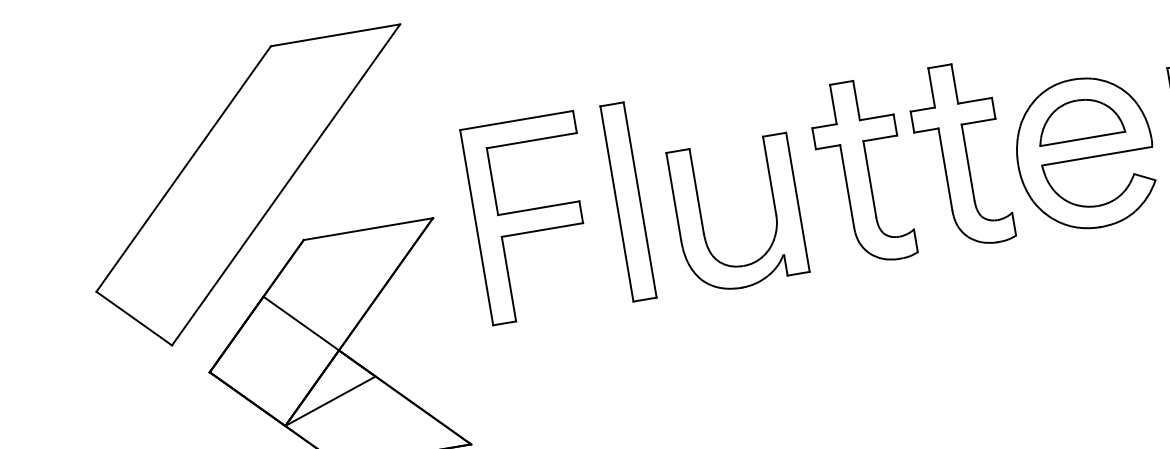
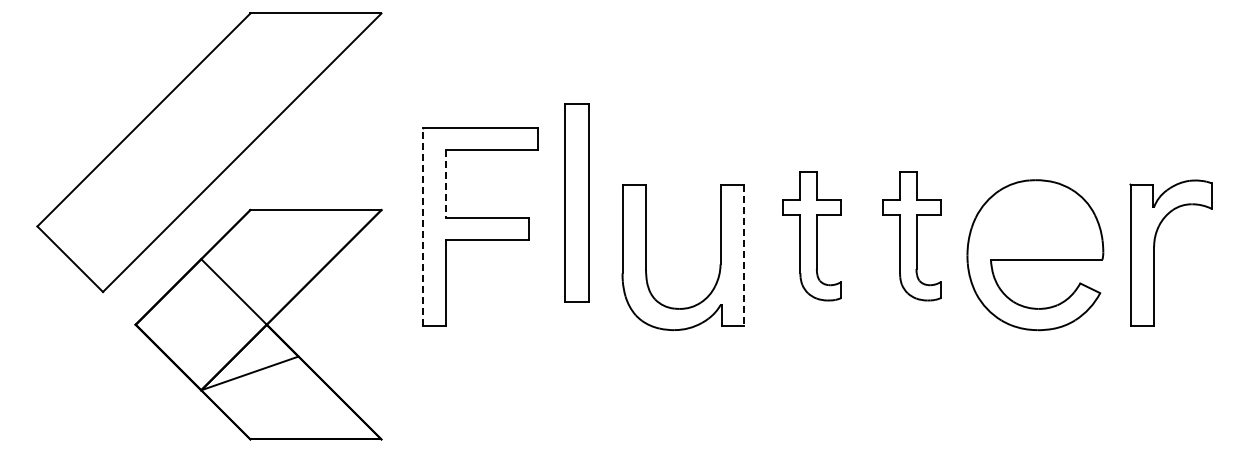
part: (1079, 119) -> (1035, 220), removed
part: (959, 155) -> (911, 236), size x0.7
part: (862, 172) -> (812, 236), size x0.7
line: (492, 181) -> (446, 183), solid -> dashed
part: (627, 201) -> (576, 202), moved
line: (798, 202) -> (744, 255), solid -> dashed
line: (477, 227) -> (423, 226), solid -> dashed

